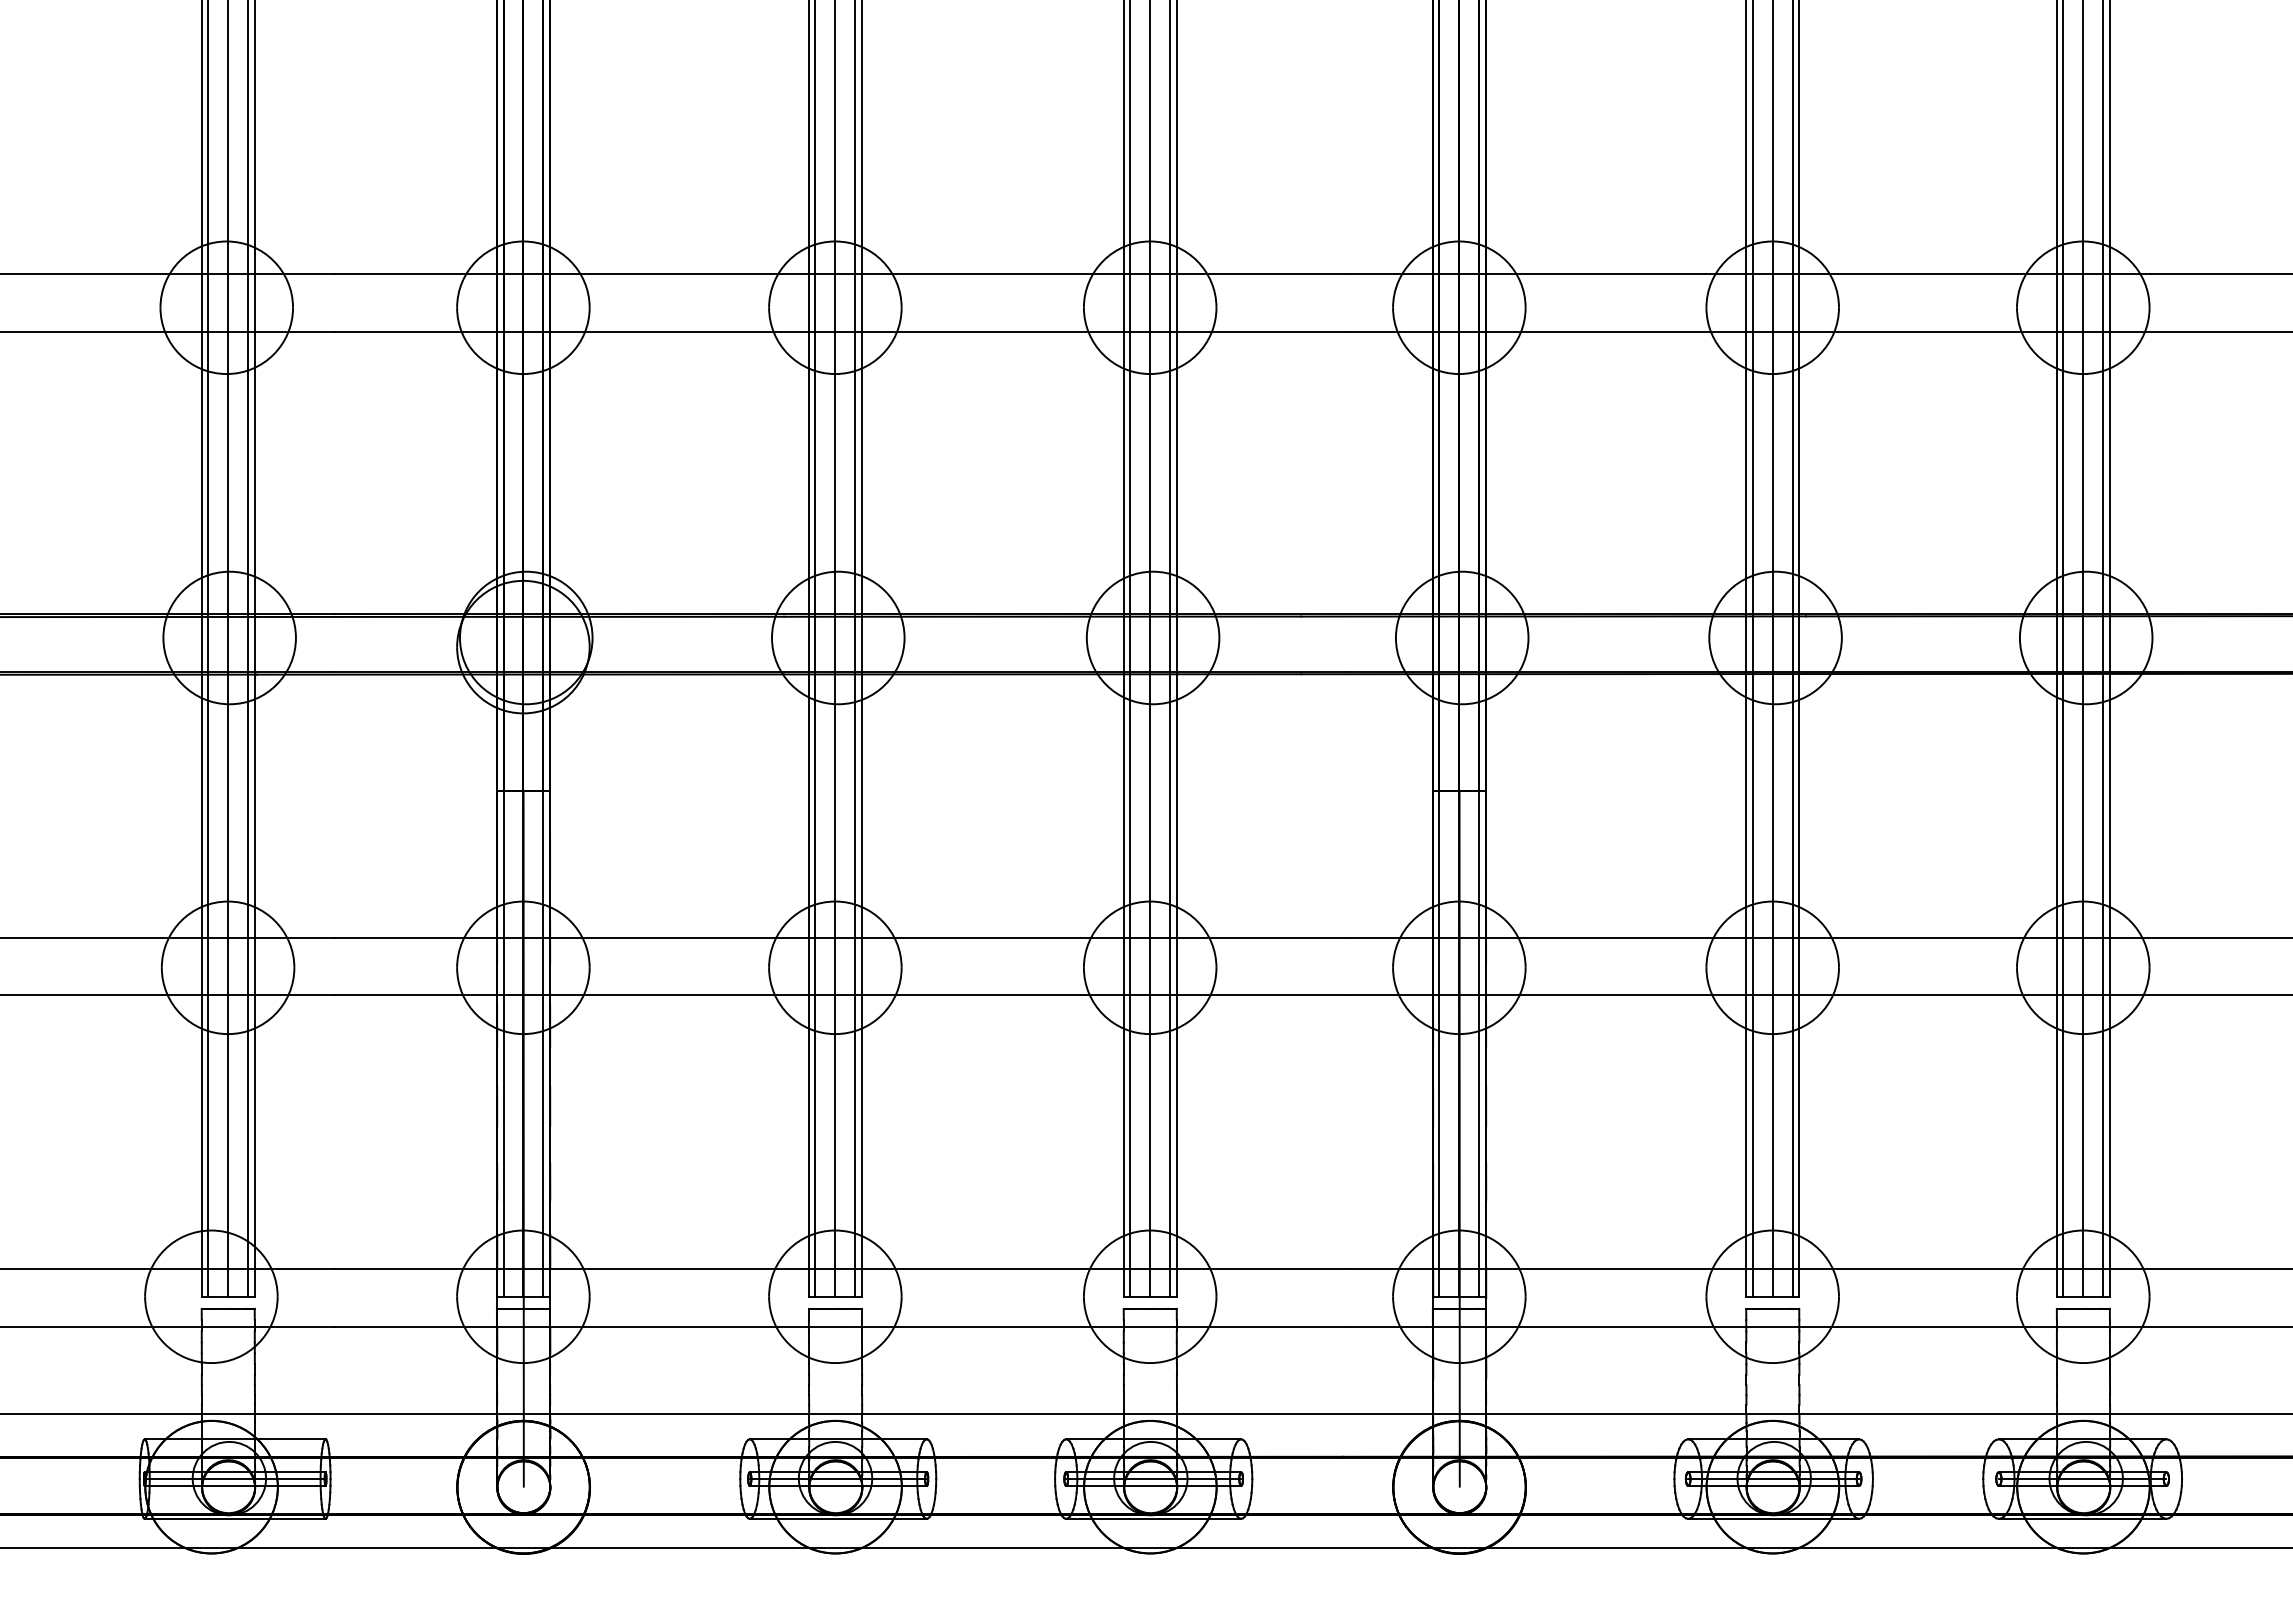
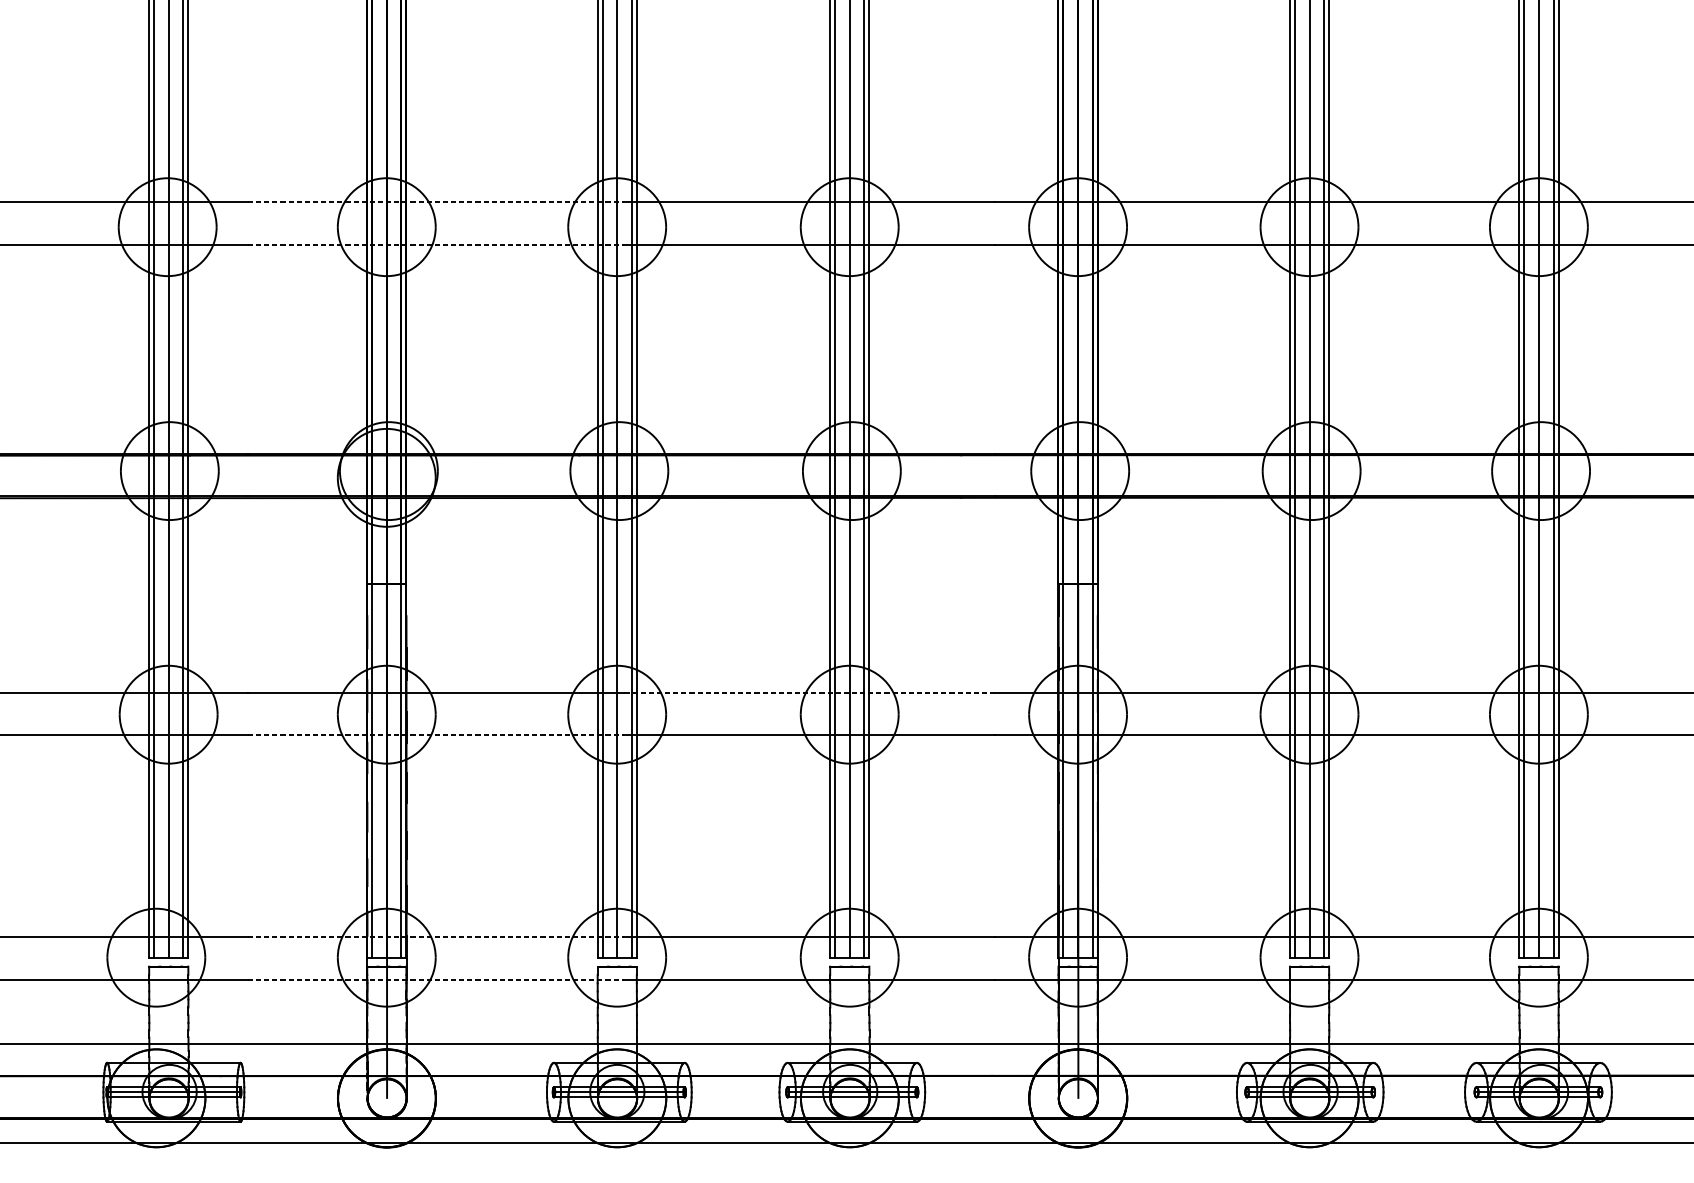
line: (590, 273) -> (436, 201), solid -> dashed
line: (590, 331) -> (436, 244), solid -> dashed
line: (1095, 937) -> (809, 692), solid -> dashed
line: (590, 995) -> (436, 735), solid -> dashed
line: (590, 1268) -> (436, 936), solid -> dashed
line: (590, 1326) -> (436, 979), solid -> dashed

